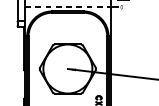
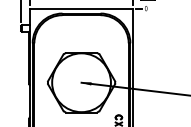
line: (68, 7) -> (82, 8), dashed -> solid

